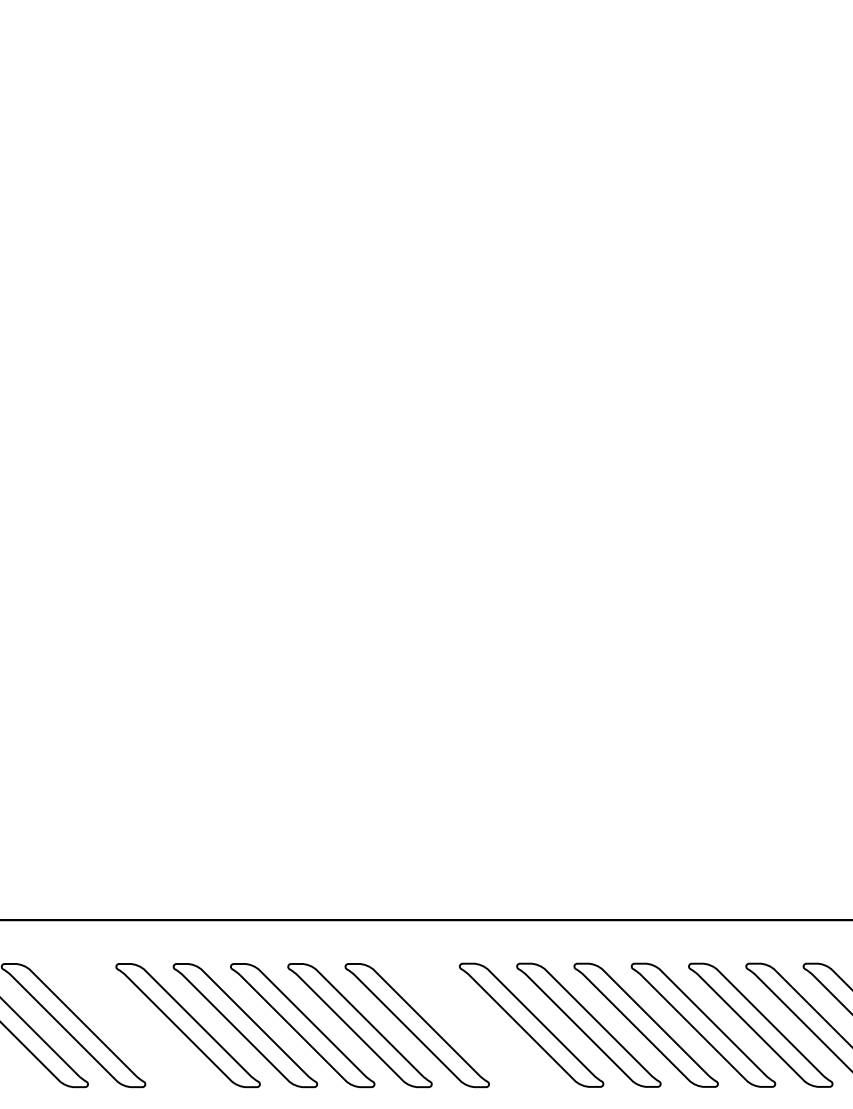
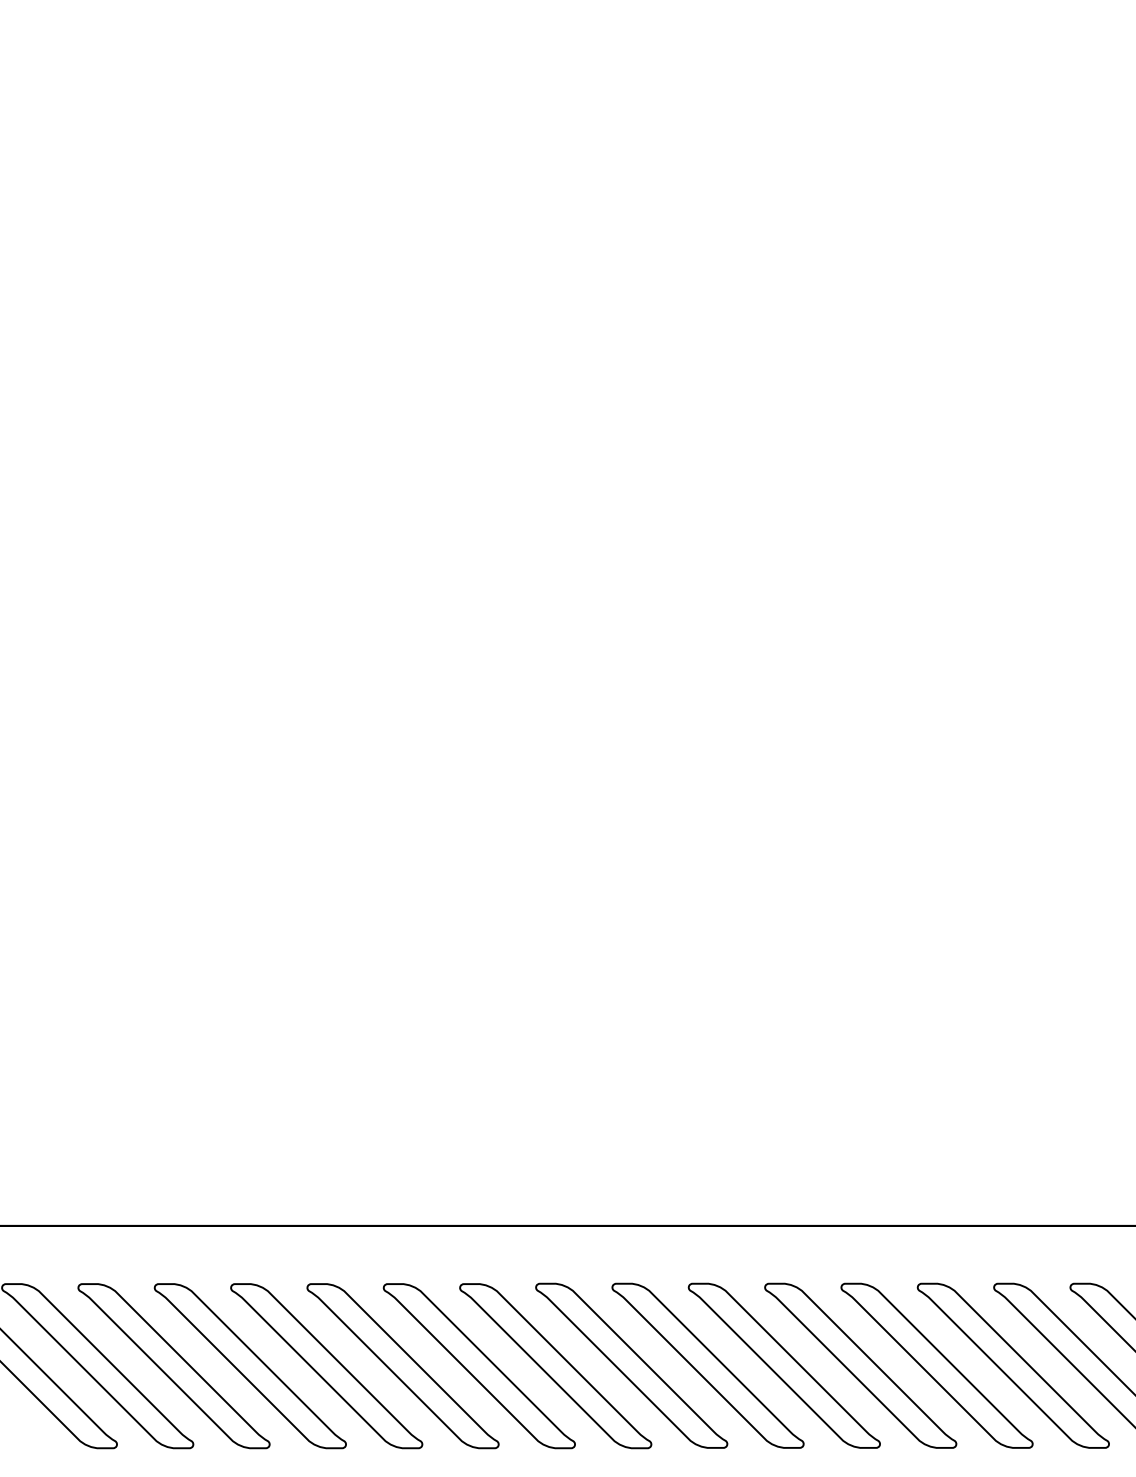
part: (130, 1025) -> (173, 1366), added
part: (474, 1025) -> (631, 1365), added

